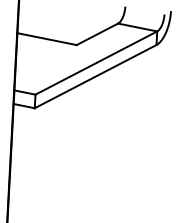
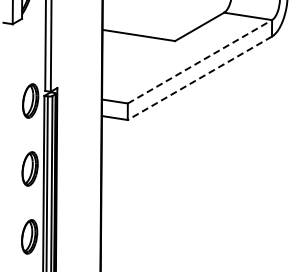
line: (96, 62) -> (200, 61), solid -> dashed
line: (95, 76) -> (199, 78), solid -> dashed

